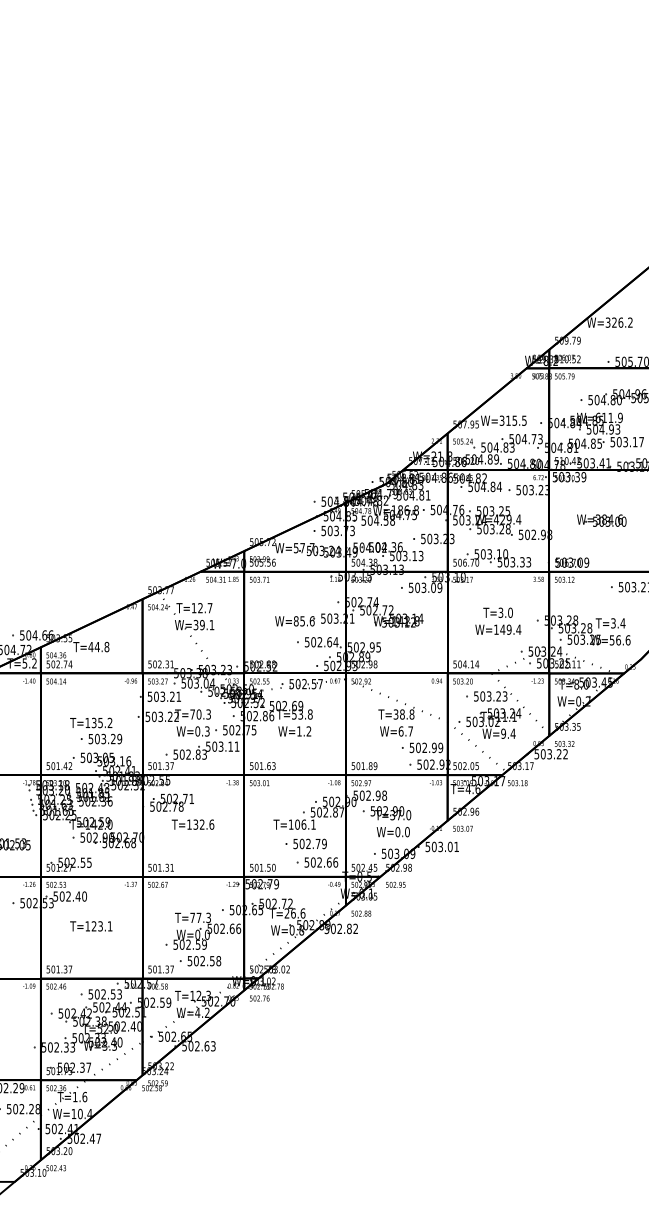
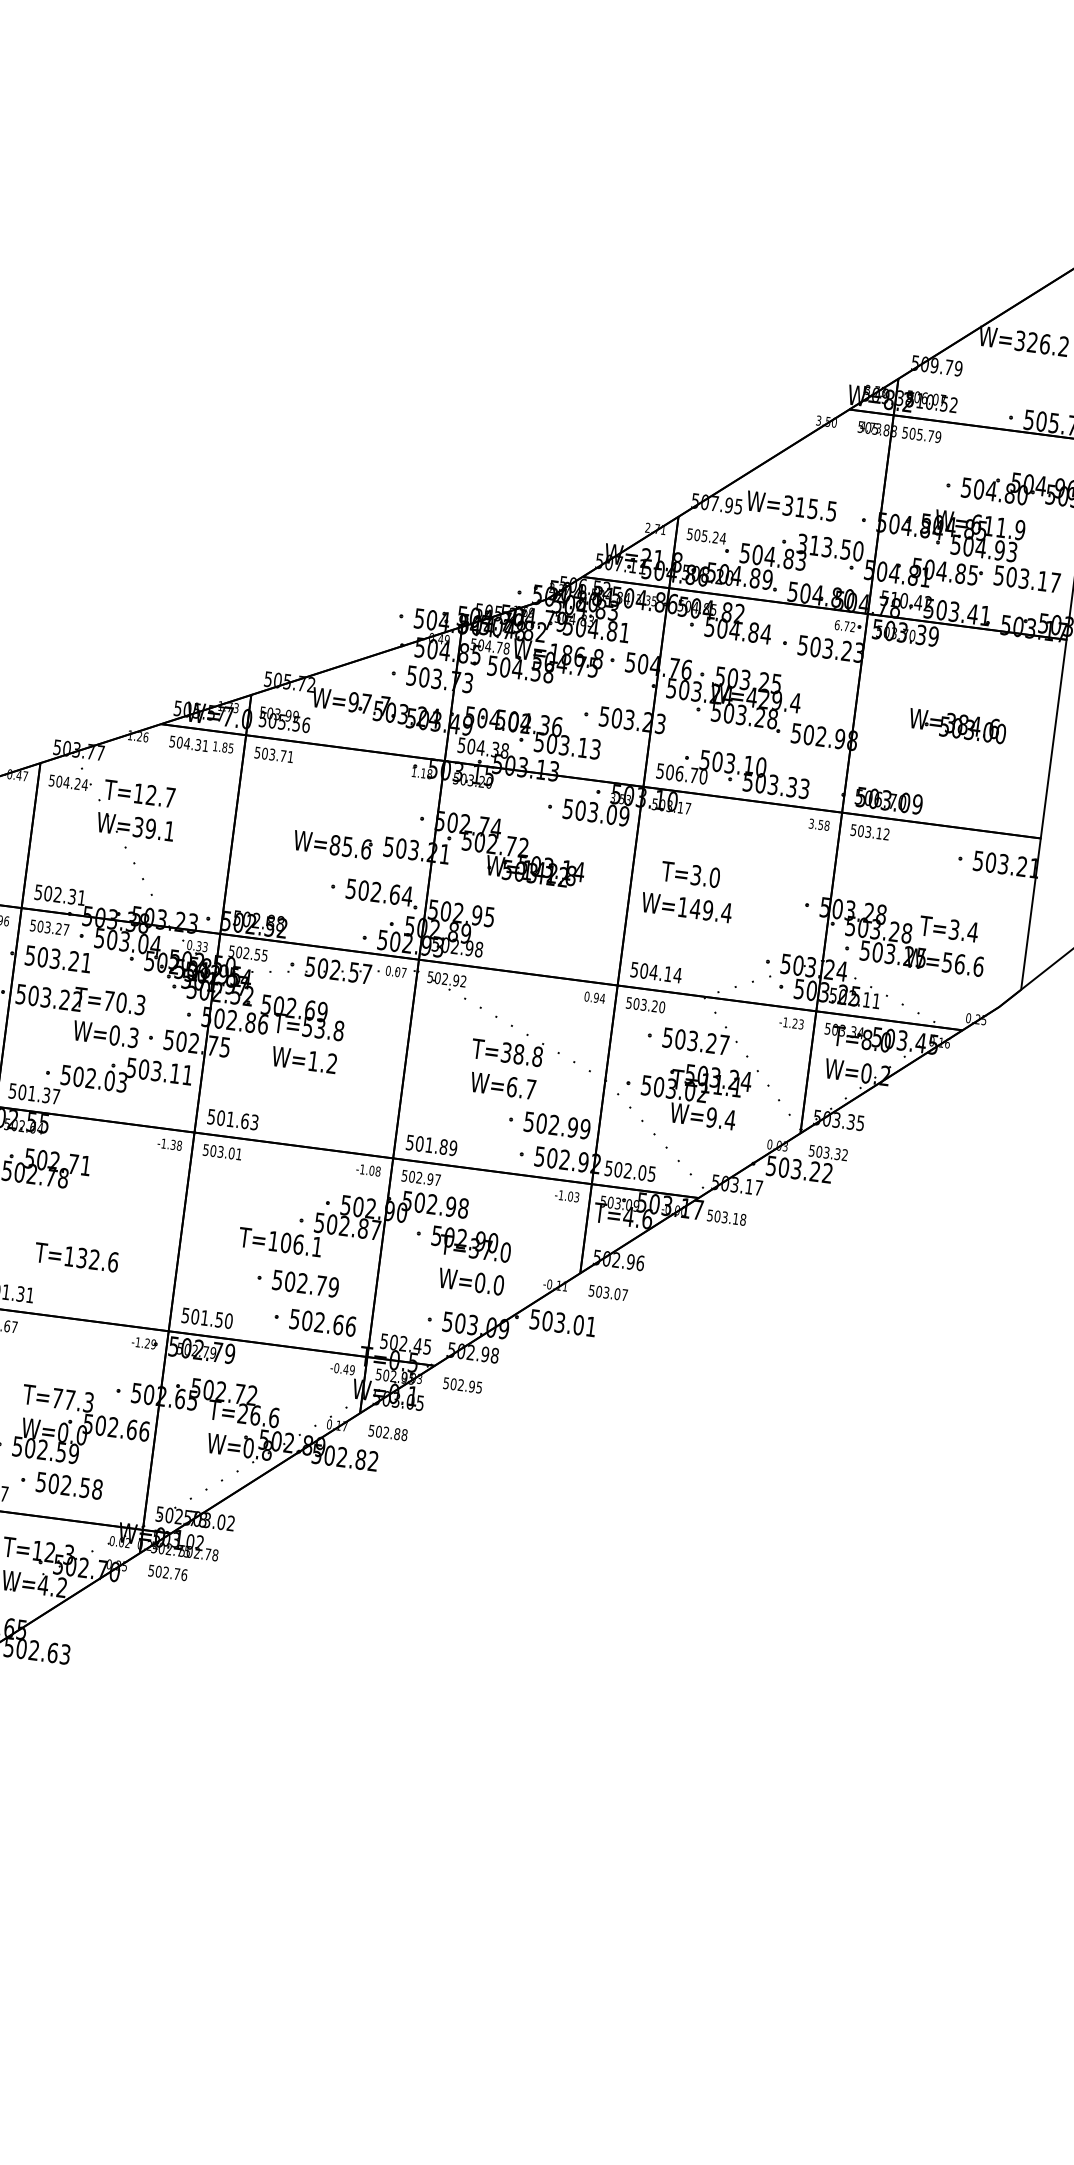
text: (525, 439) -> (829, 548), 504.73 -> 313.50
text: (295, 547) -> (352, 700), W=57.7 -> W=97.7
text: (498, 620) -> (689, 889), moved
text: (504, 696) -> (722, 1044), 503.23 -> 503.27
text: (197, 754) -> (108, 1080), 502.83 -> 502.03
text: (192, 824) -> (75, 1256), moved

